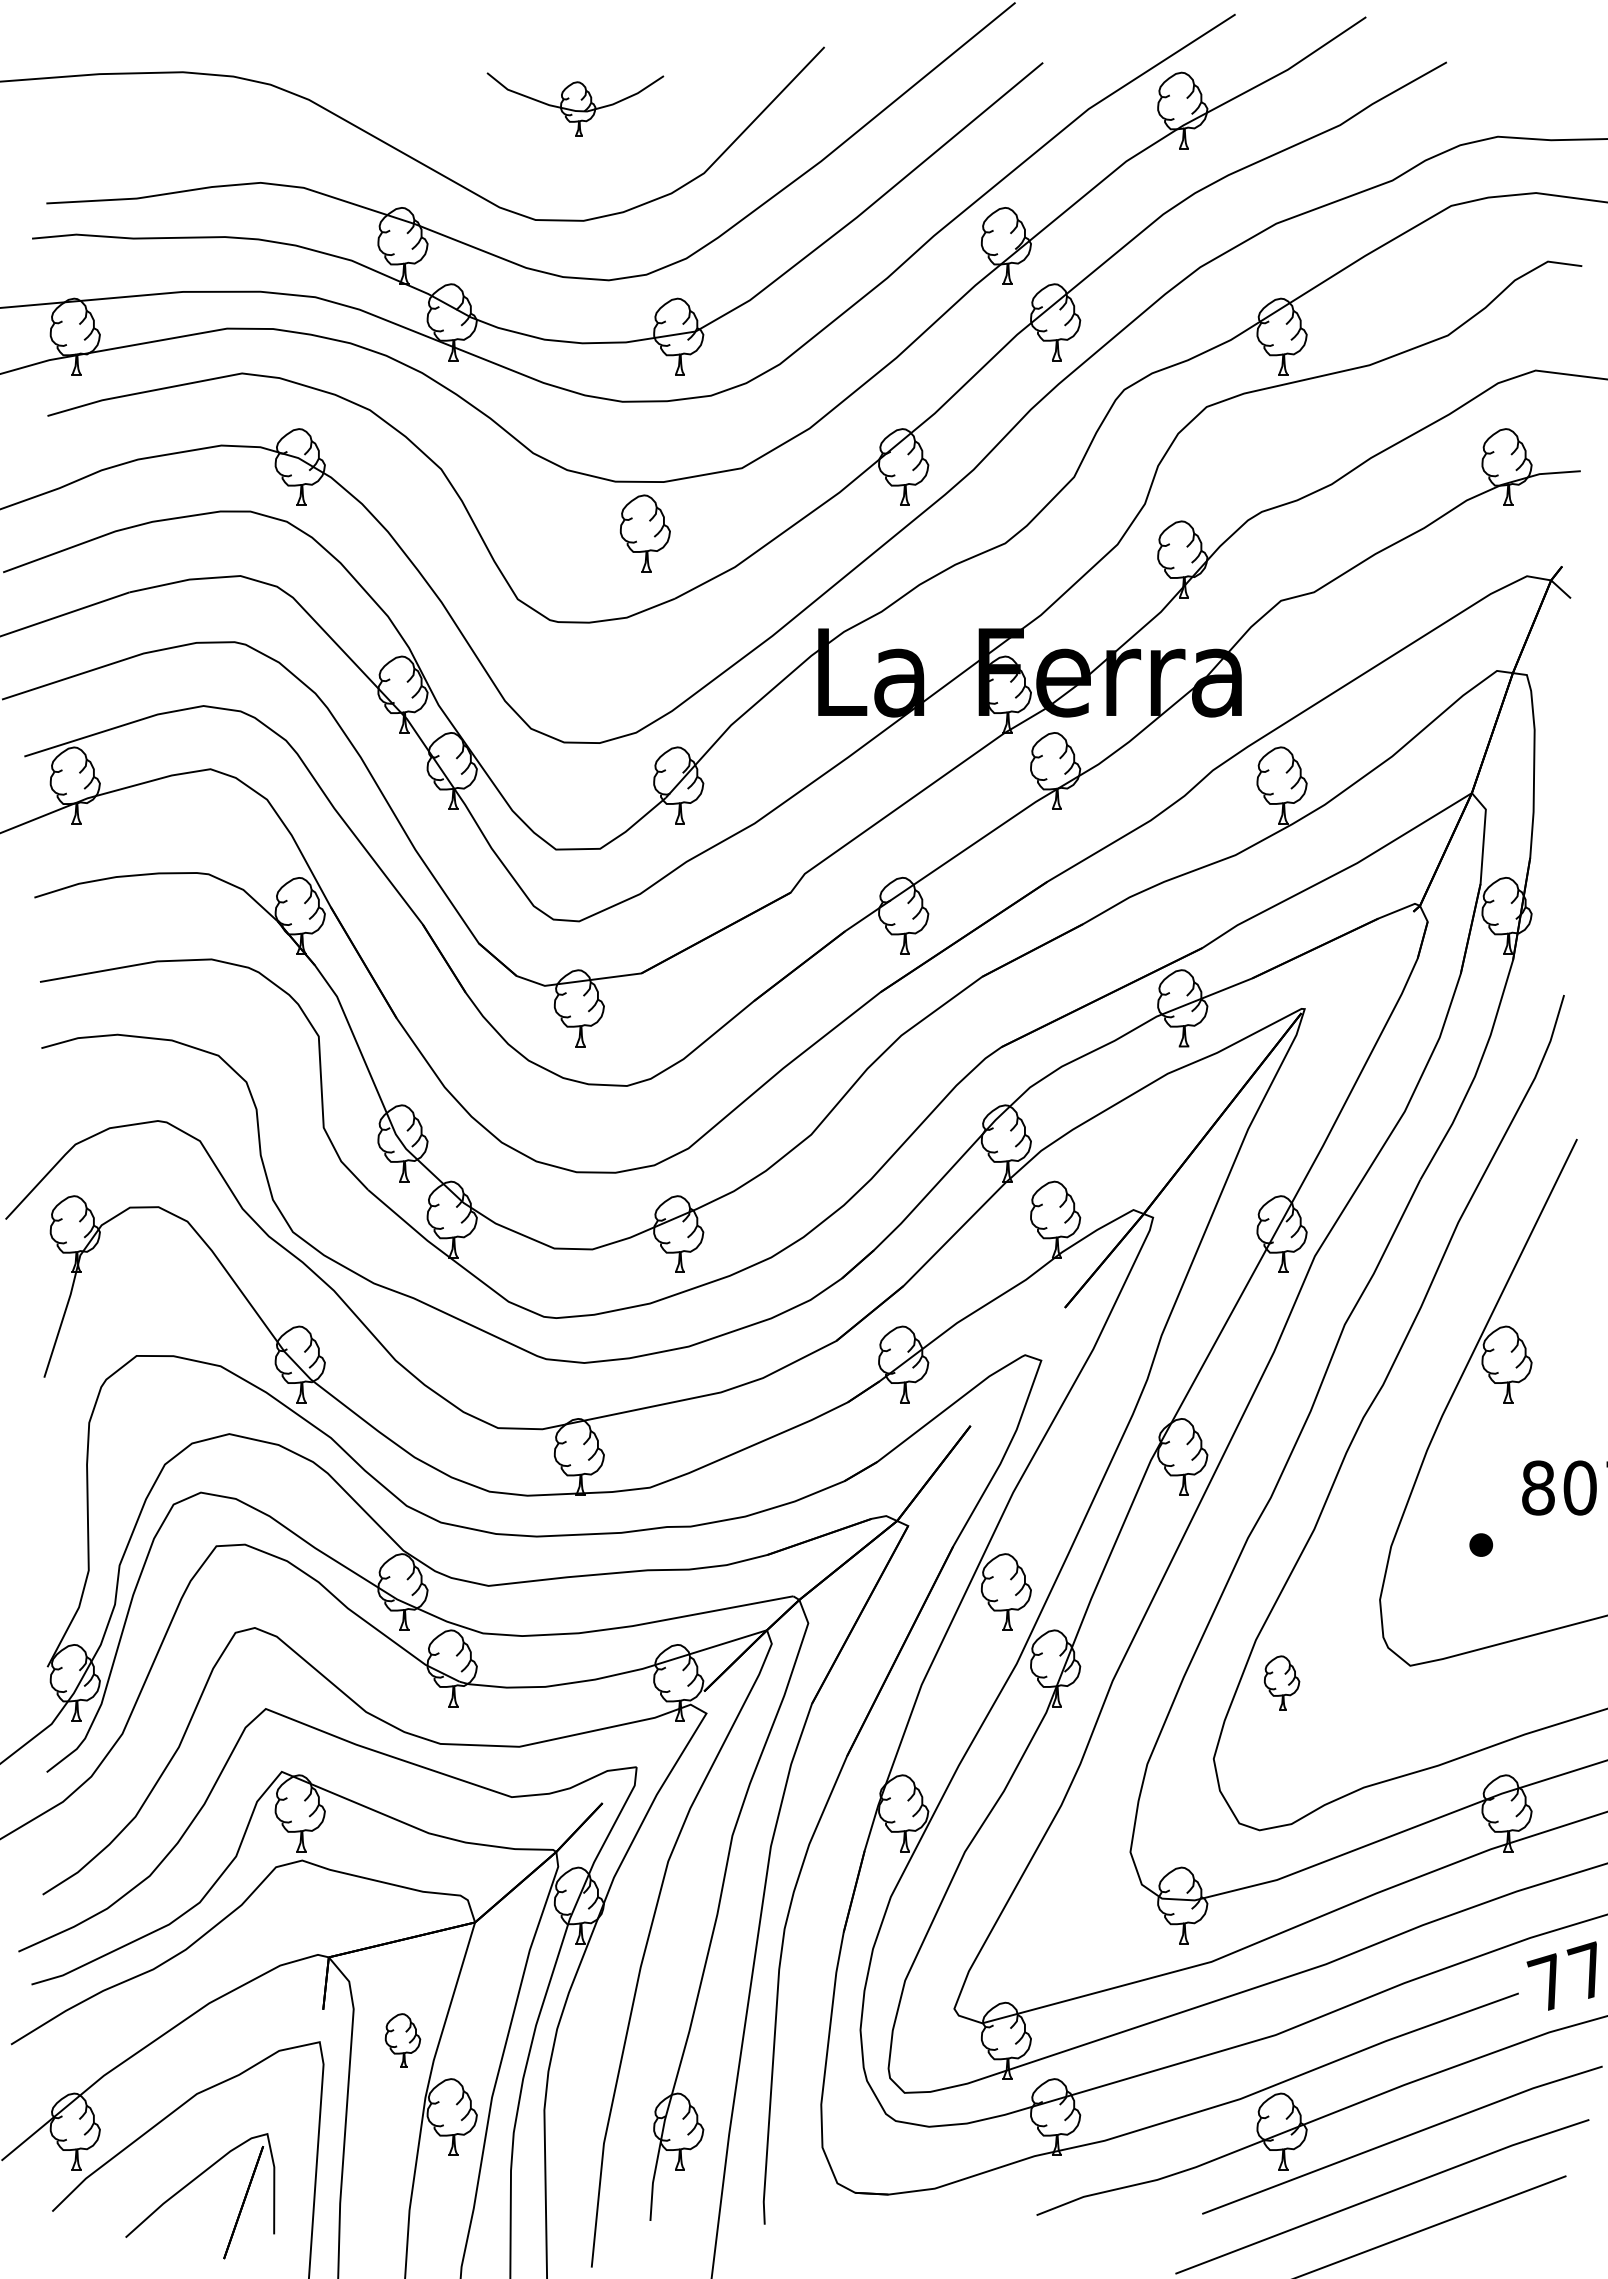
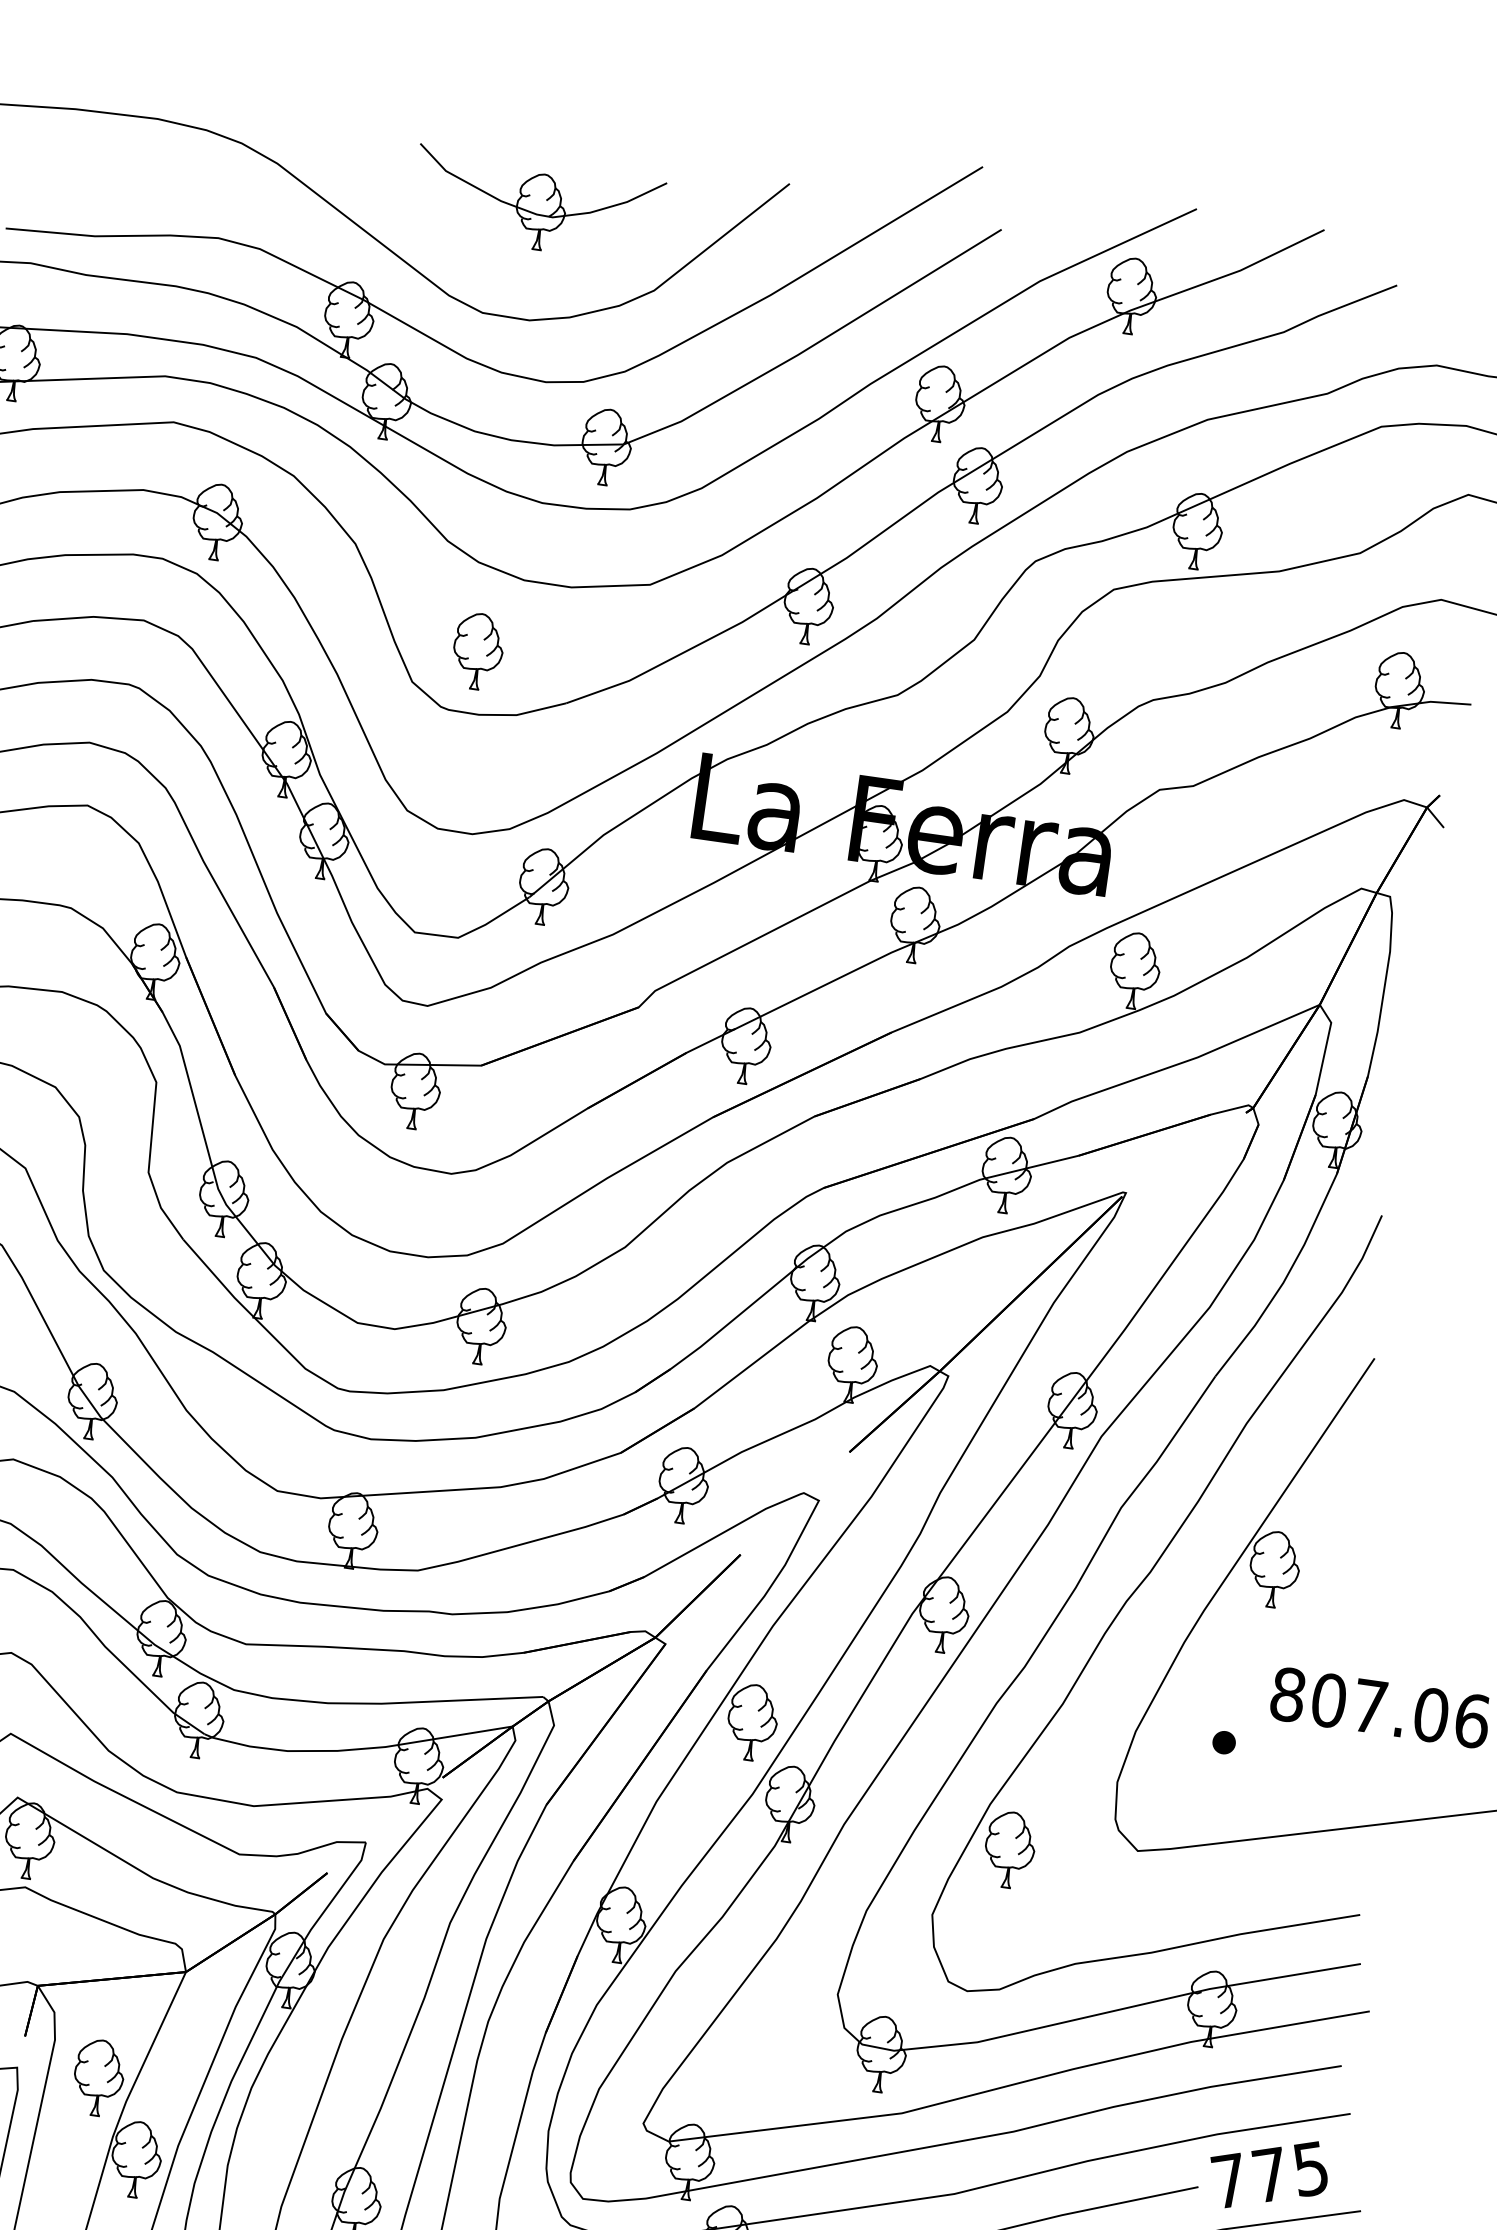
part: (575, 104) -> (537, 205), size x1.43
part: (644, 533) -> (477, 651), moved
part: (1281, 1682) -> (1009, 1849), size x1.43
part: (402, 2040) -> (98, 2077), size x1.43

